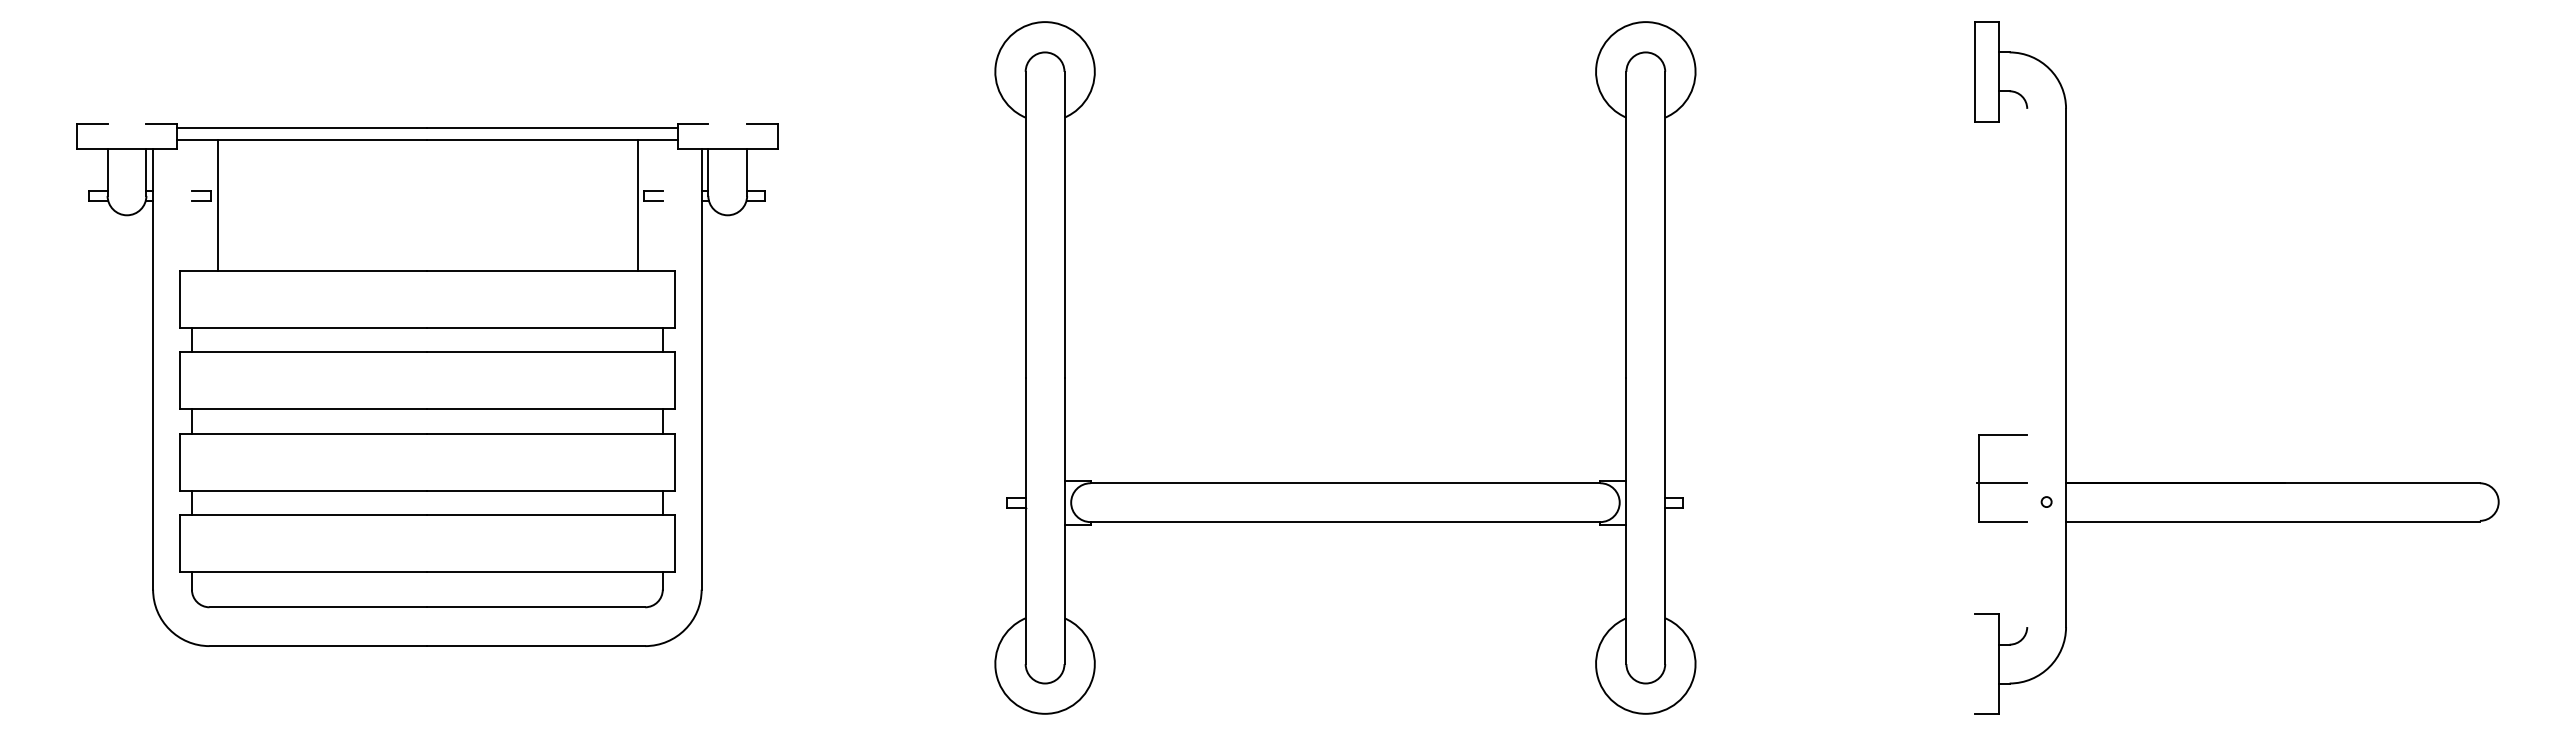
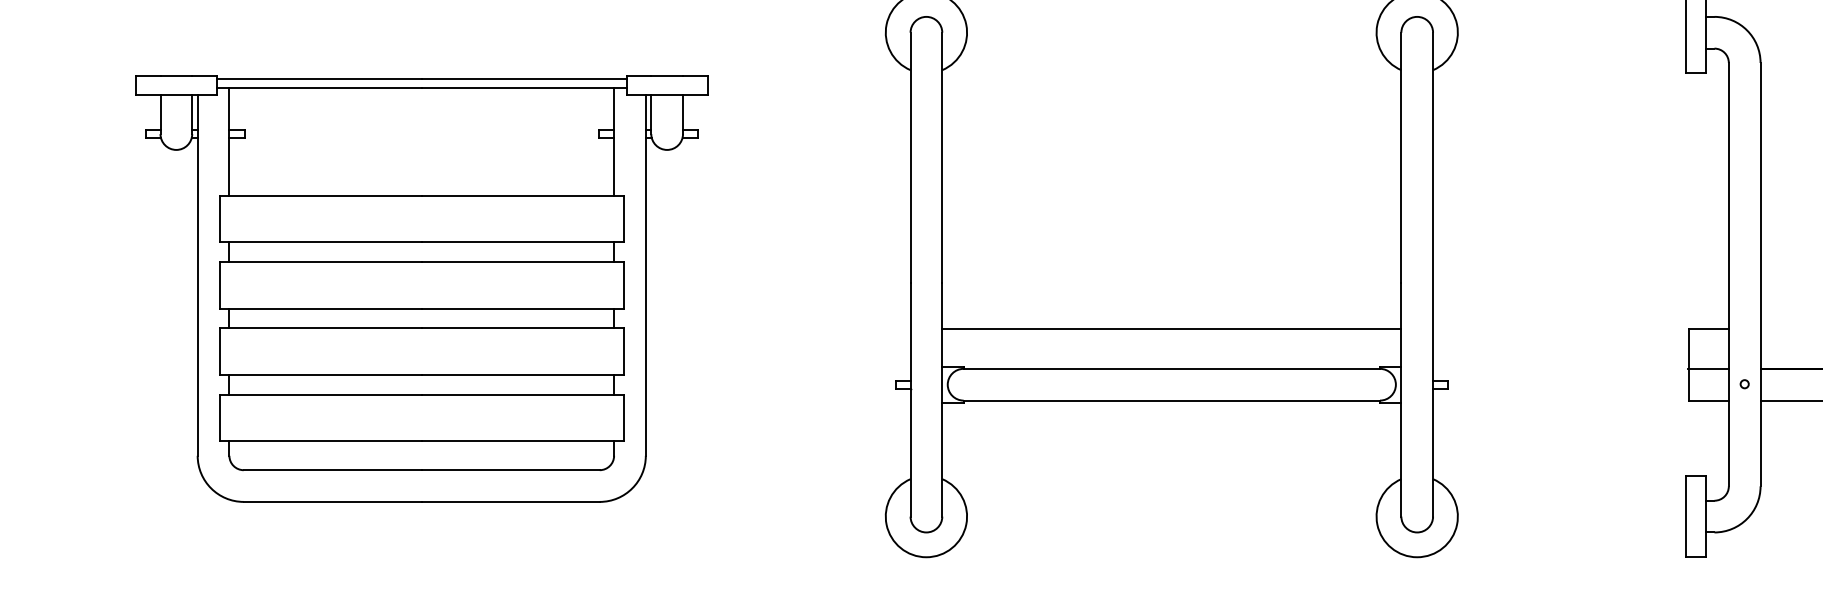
line: (126, 124) -> (175, 75), added
line: (727, 124) -> (666, 75), added
line: (217, 205) -> (229, 141), moved
line: (637, 205) -> (613, 141), moved
line: (2027, 367) -> (1729, 274), added
line: (1345, 434) -> (1171, 329), added
line: (1975, 663) -> (1686, 516), added

